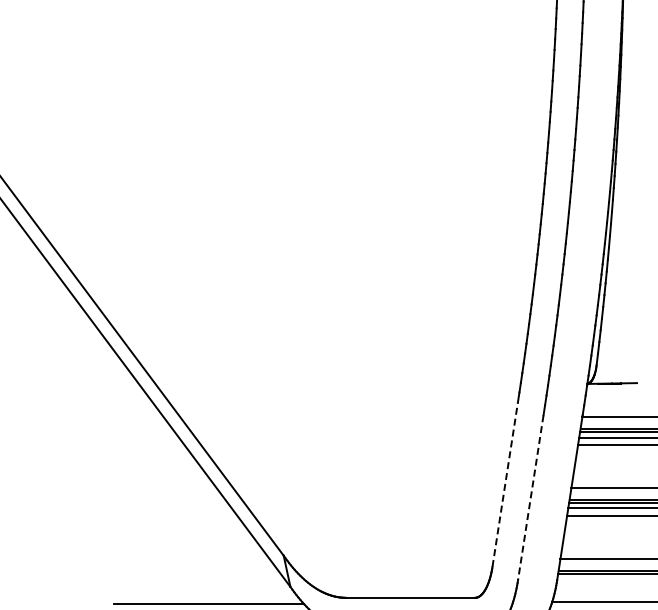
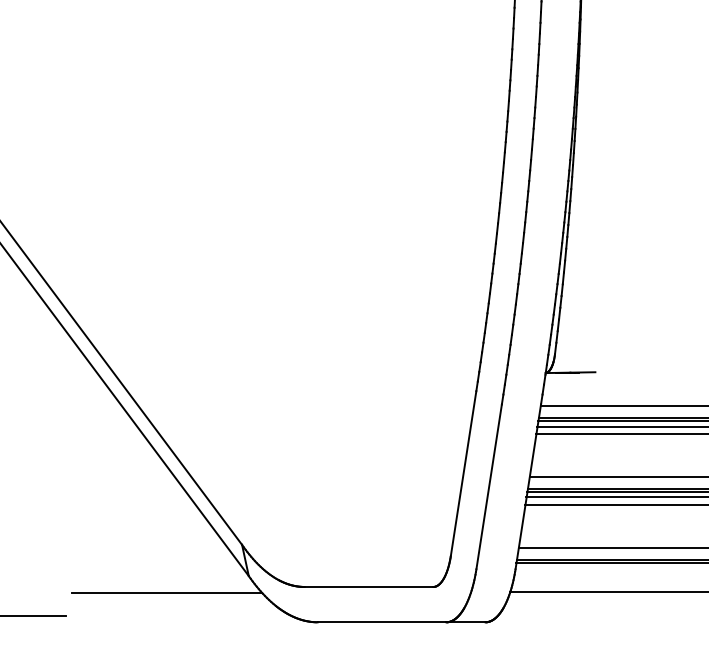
line: (505, 484) -> (463, 473), dashed -> solid
line: (531, 498) -> (489, 487), dashed -> solid

